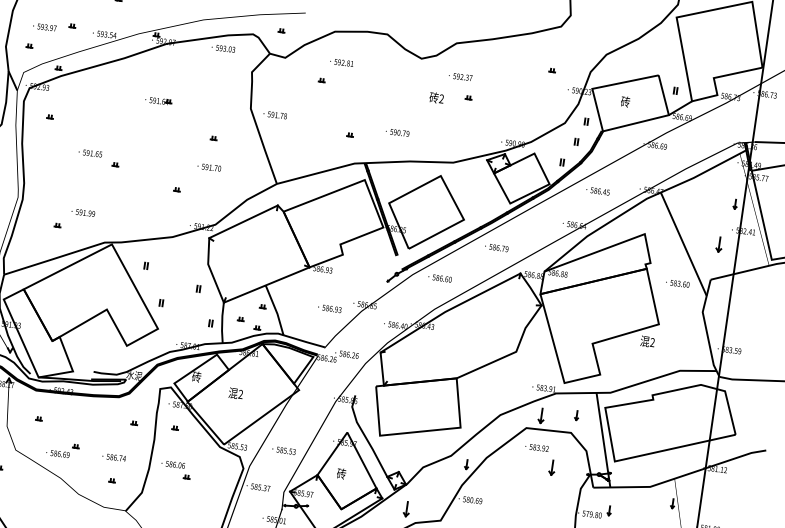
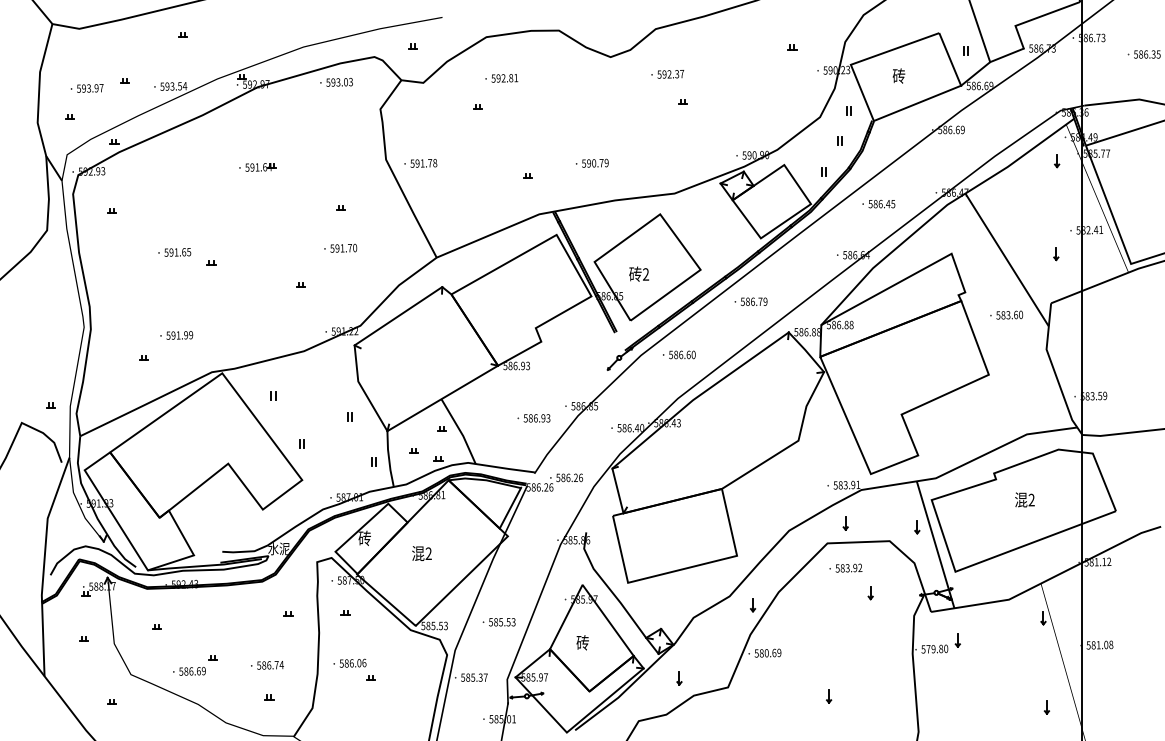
text: (436, 97) -> (638, 273), moved
part: (735, 204) -> (1057, 161), moved
part: (719, 245) -> (1056, 254), size x0.62
text: (647, 341) -> (1024, 499), moved
part: (541, 415) -> (845, 523), size x0.62
part: (577, 415) -> (917, 527), moved
part: (551, 468) -> (870, 593), size x0.62
part: (406, 509) -> (679, 678), size x0.62

